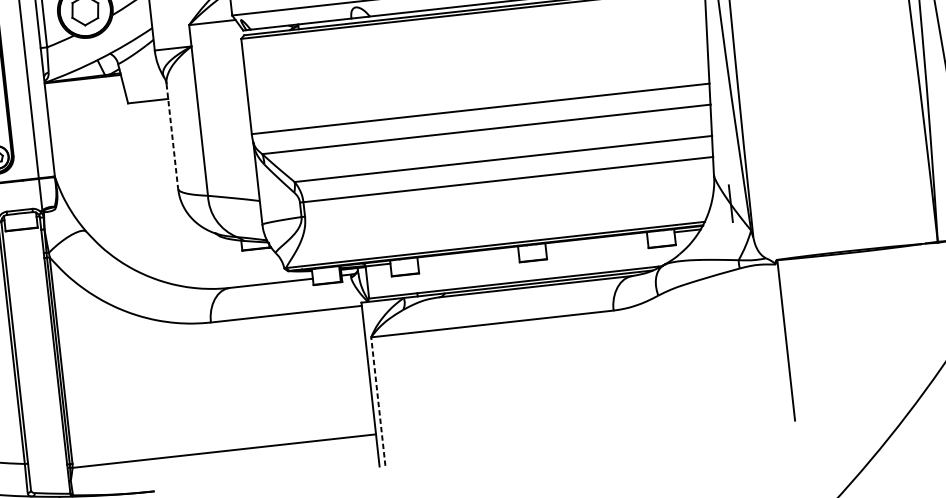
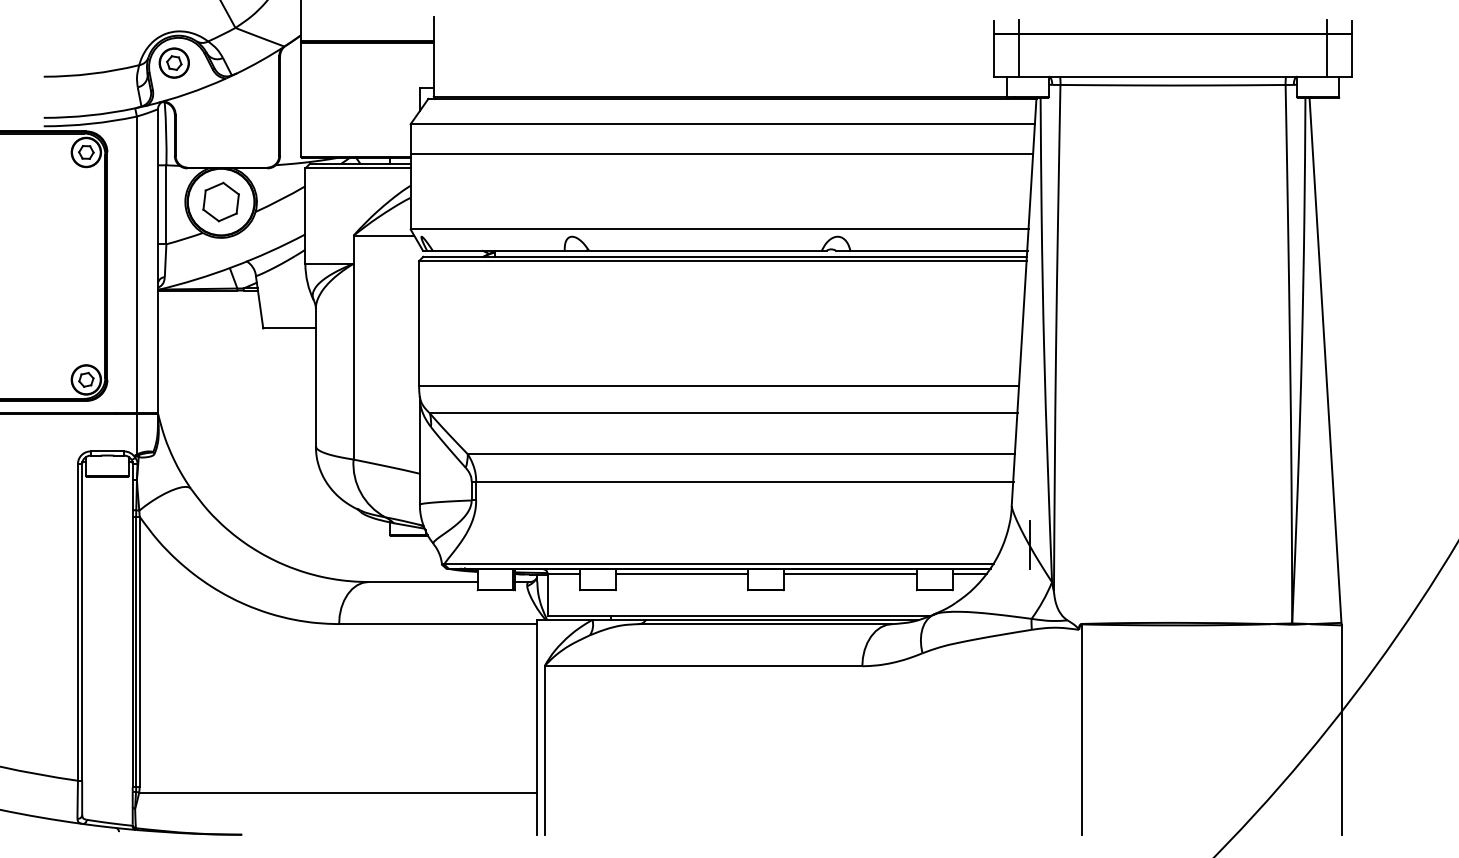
line: (172, 136) -> (315, 377), dashed -> solid
line: (595, 240) -> (849, 573), added
line: (467, 255) -> (681, 573), added
line: (378, 400) -> (544, 749), dashed -> solid

